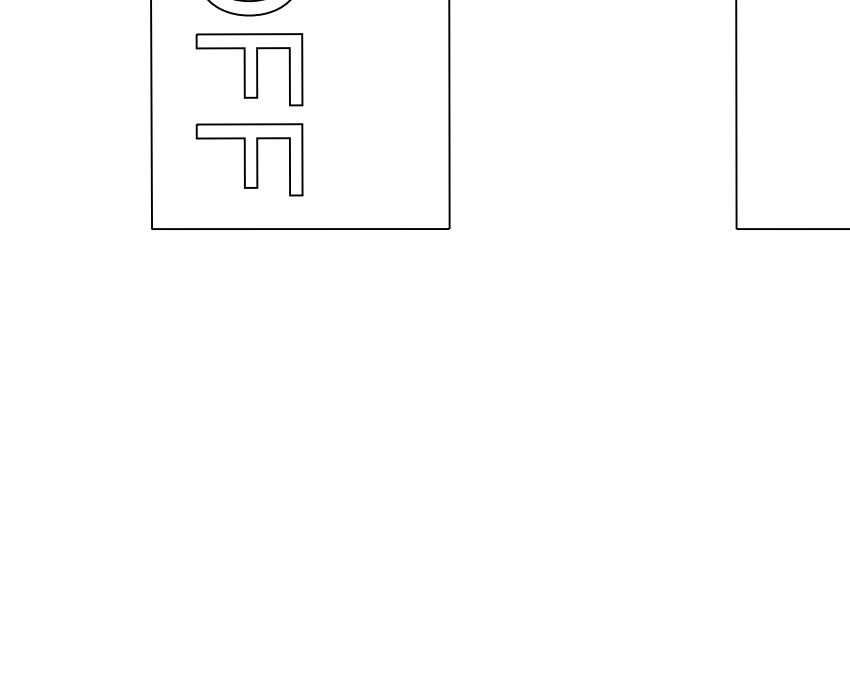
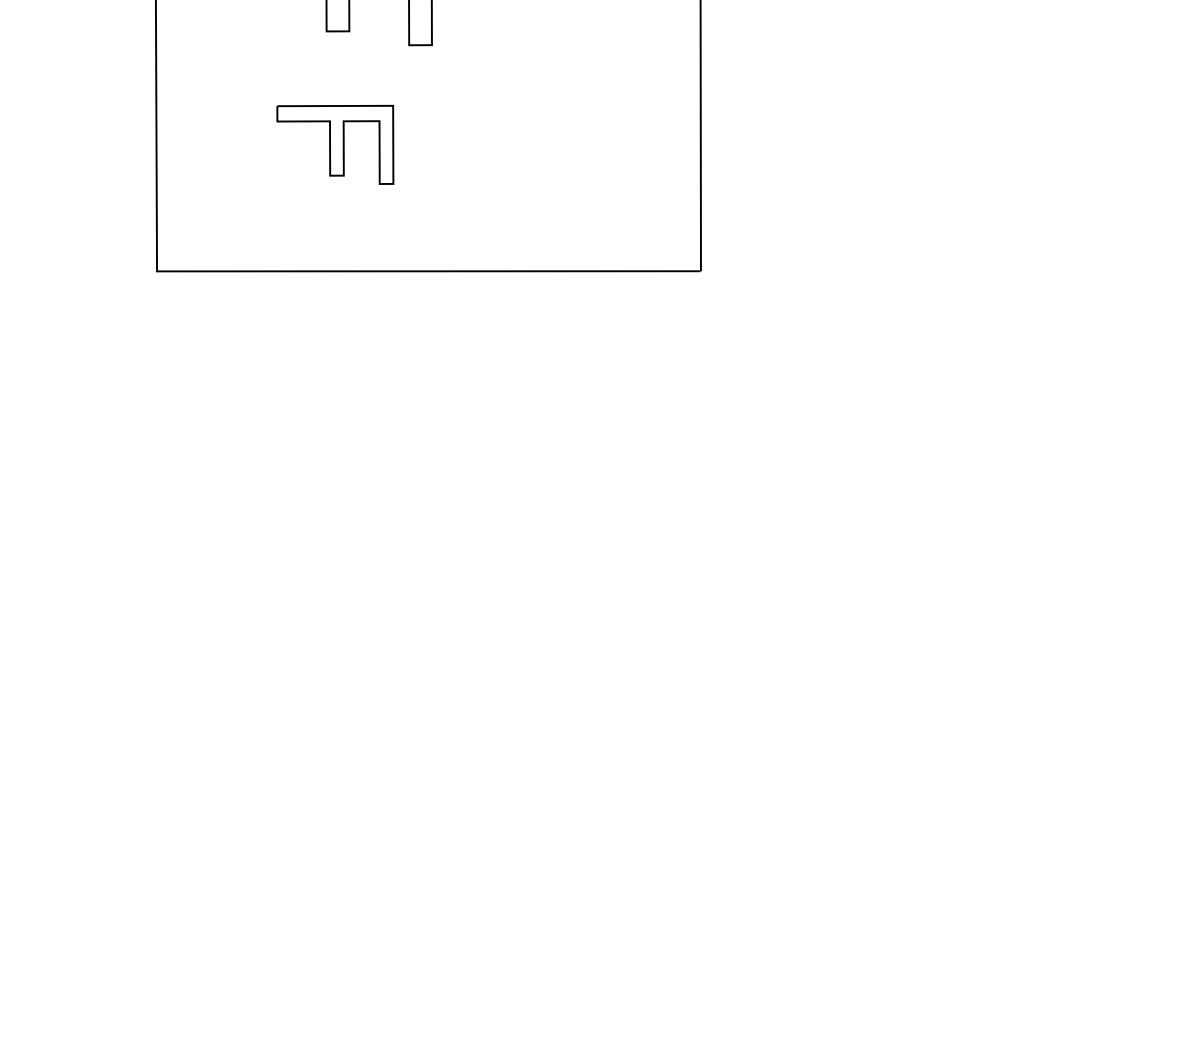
part: (249, 159) -> (335, 144), size x0.6

